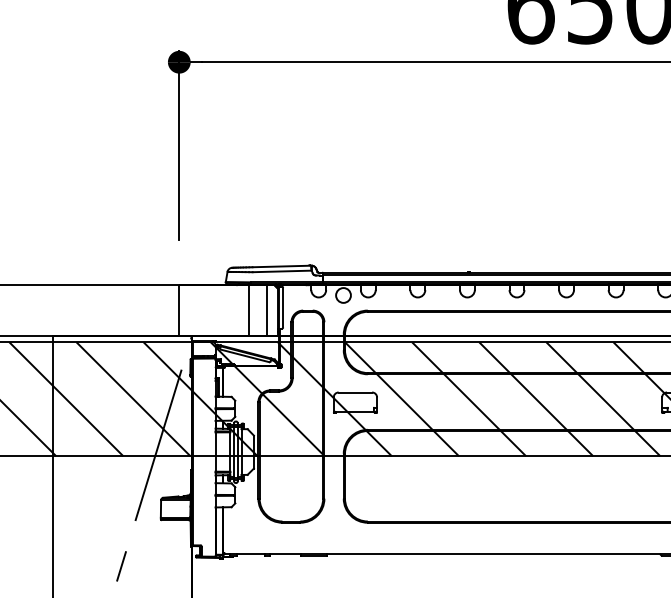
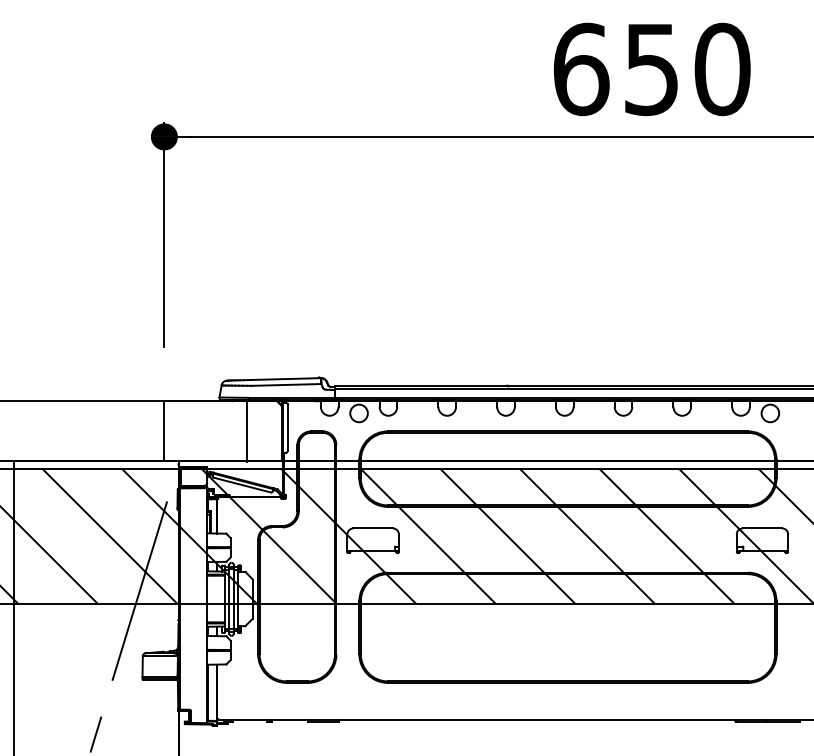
line: (266, 310) -> (267, 431), removed

